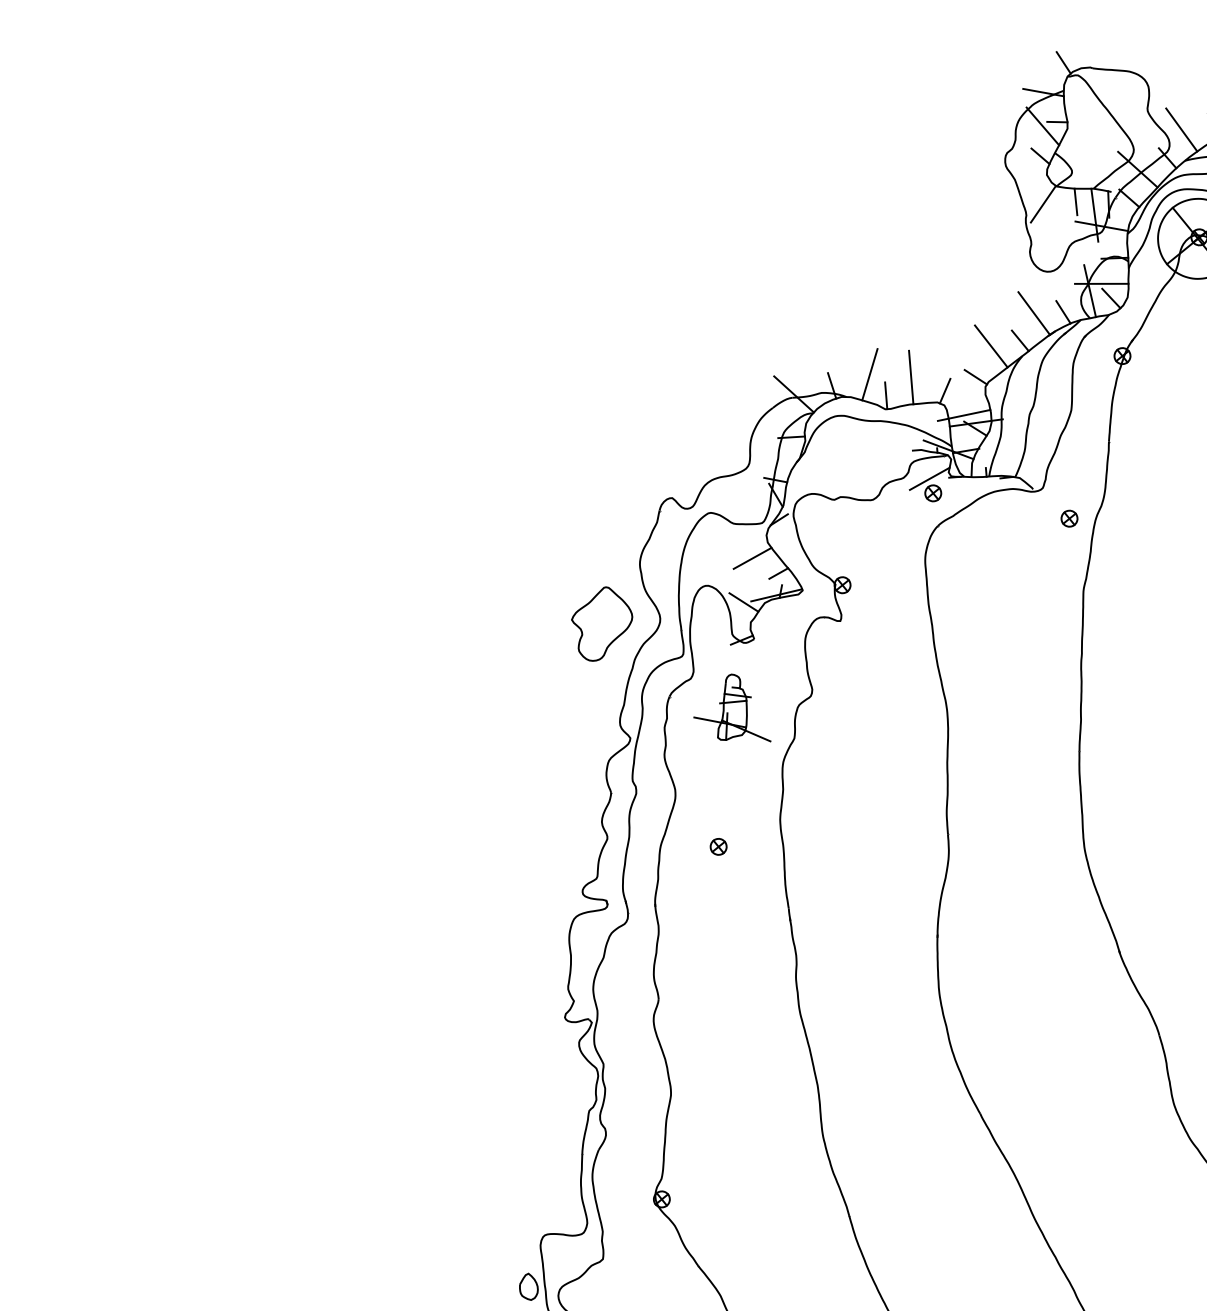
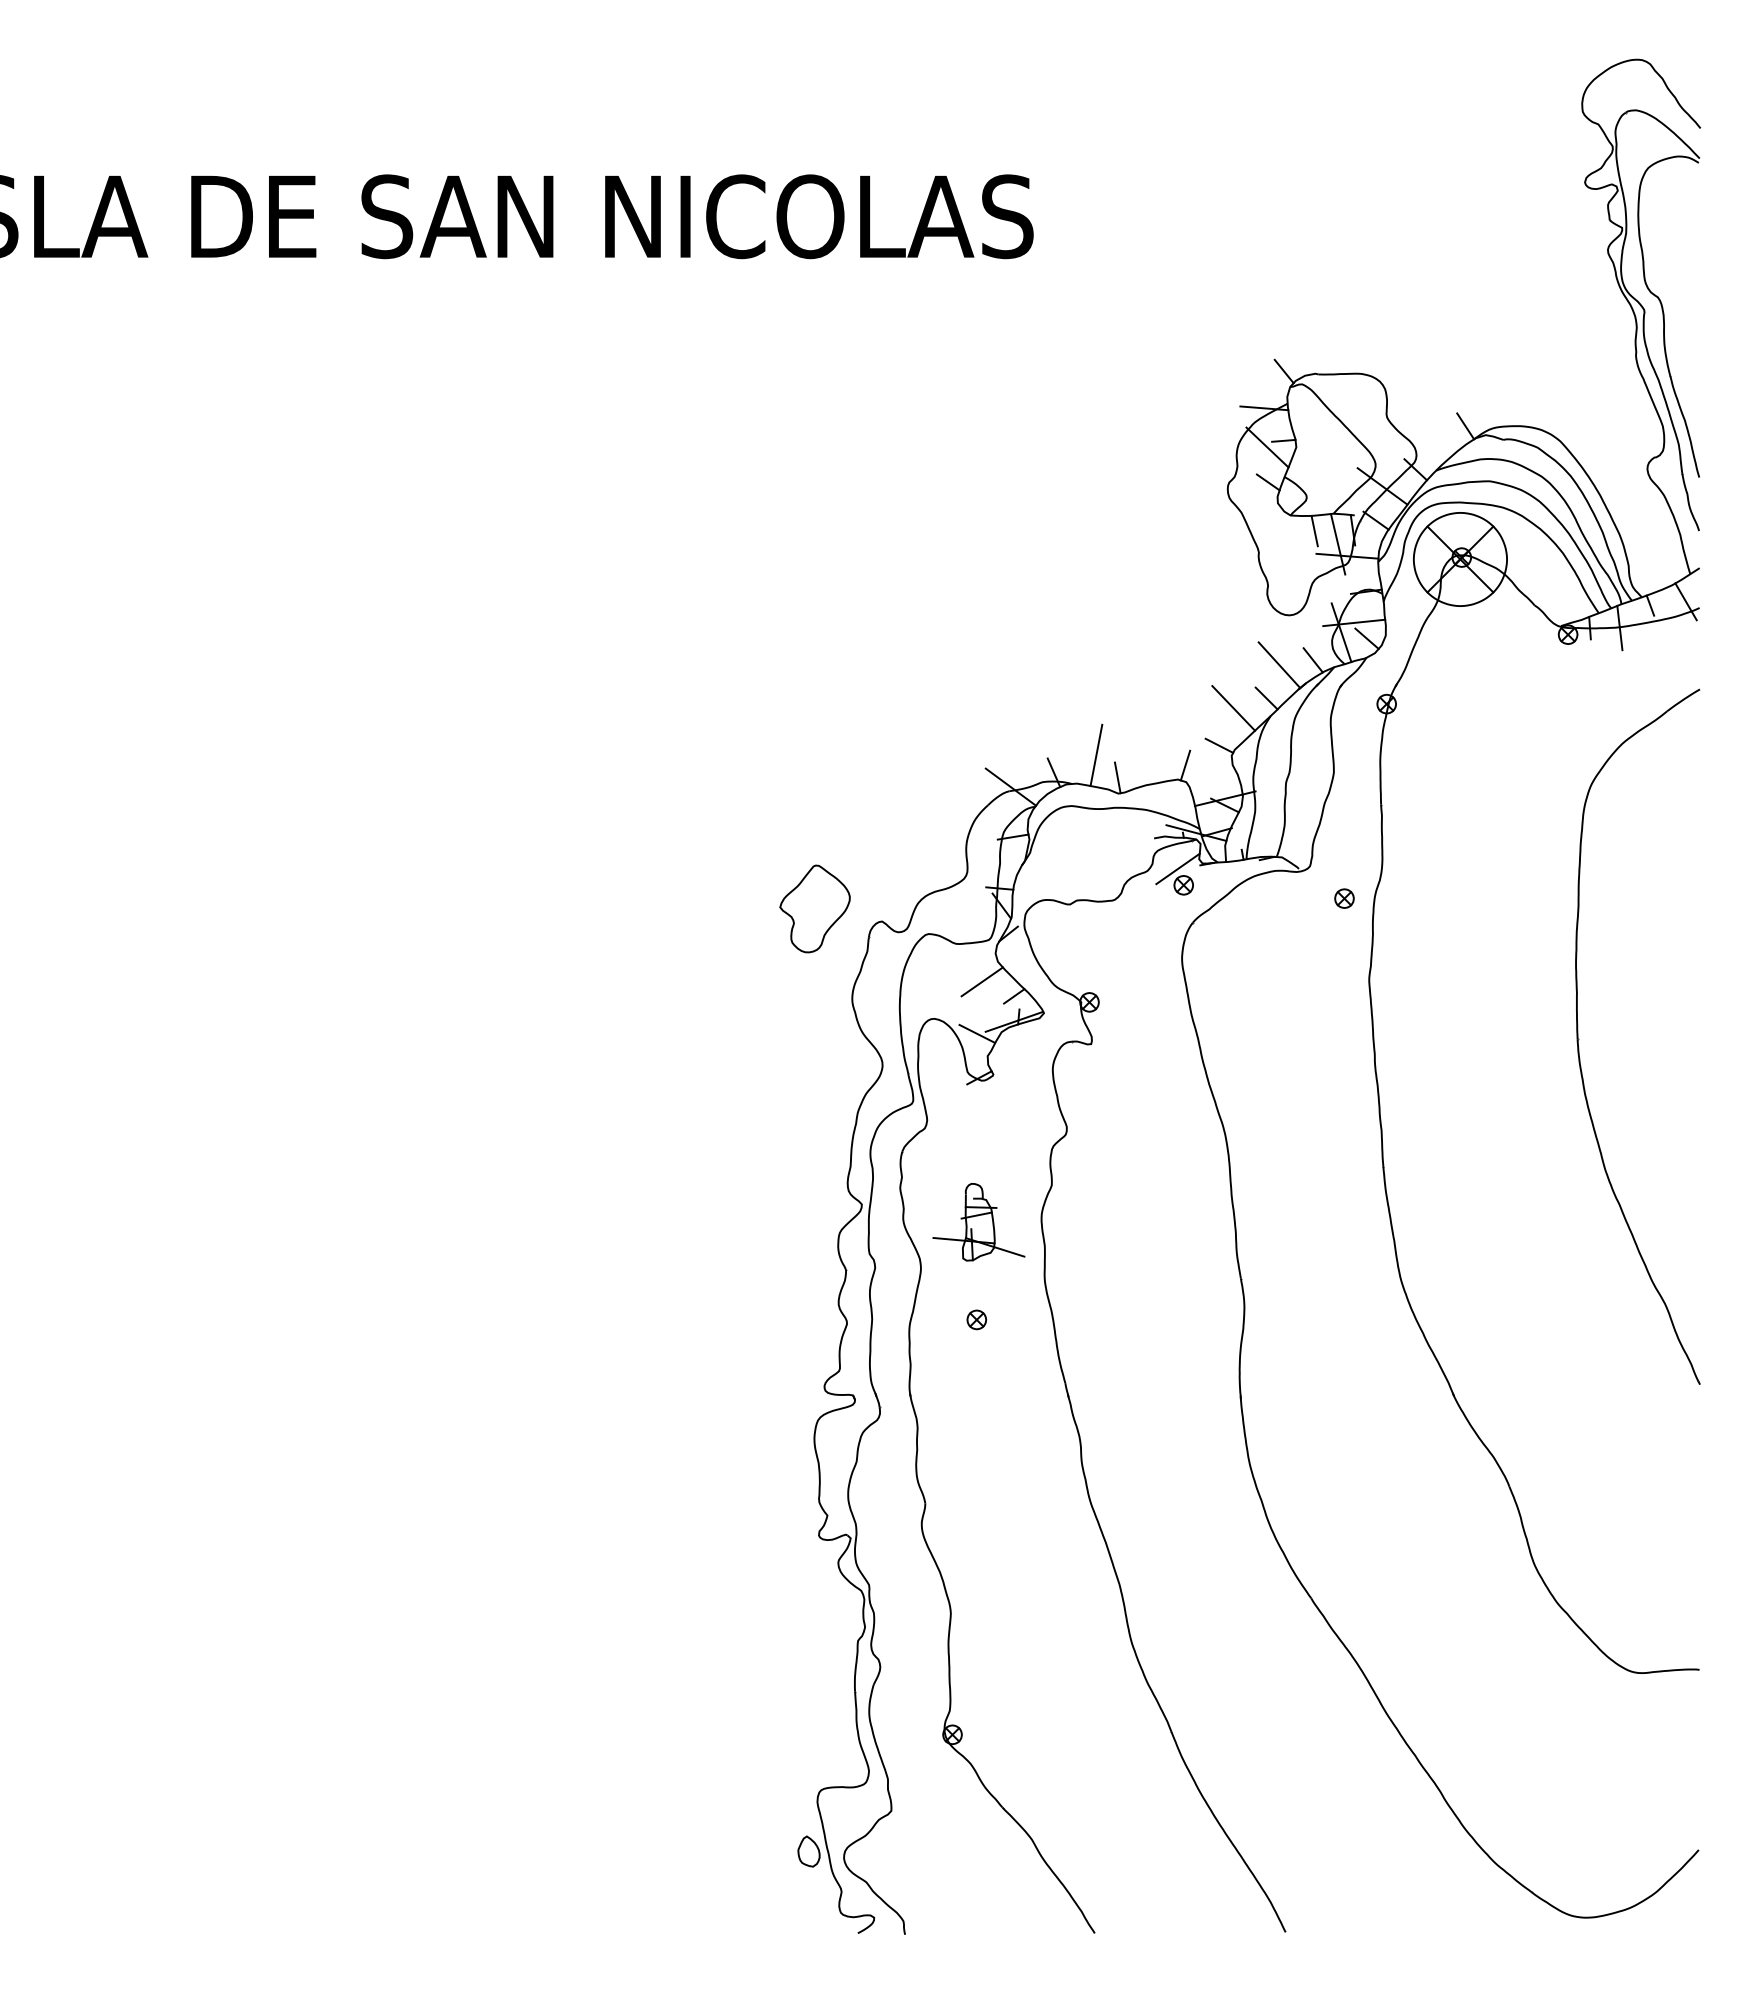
line: (1181, 130) -> (1428, 435), removed
line: (1042, 204) -> (1276, 537), removed
line: (911, 377) -> (1144, 753), removed
line: (964, 415) -> (1210, 791), removed
part: (601, 623) -> (814, 908), moved
part: (734, 708) -> (978, 1222), moved

